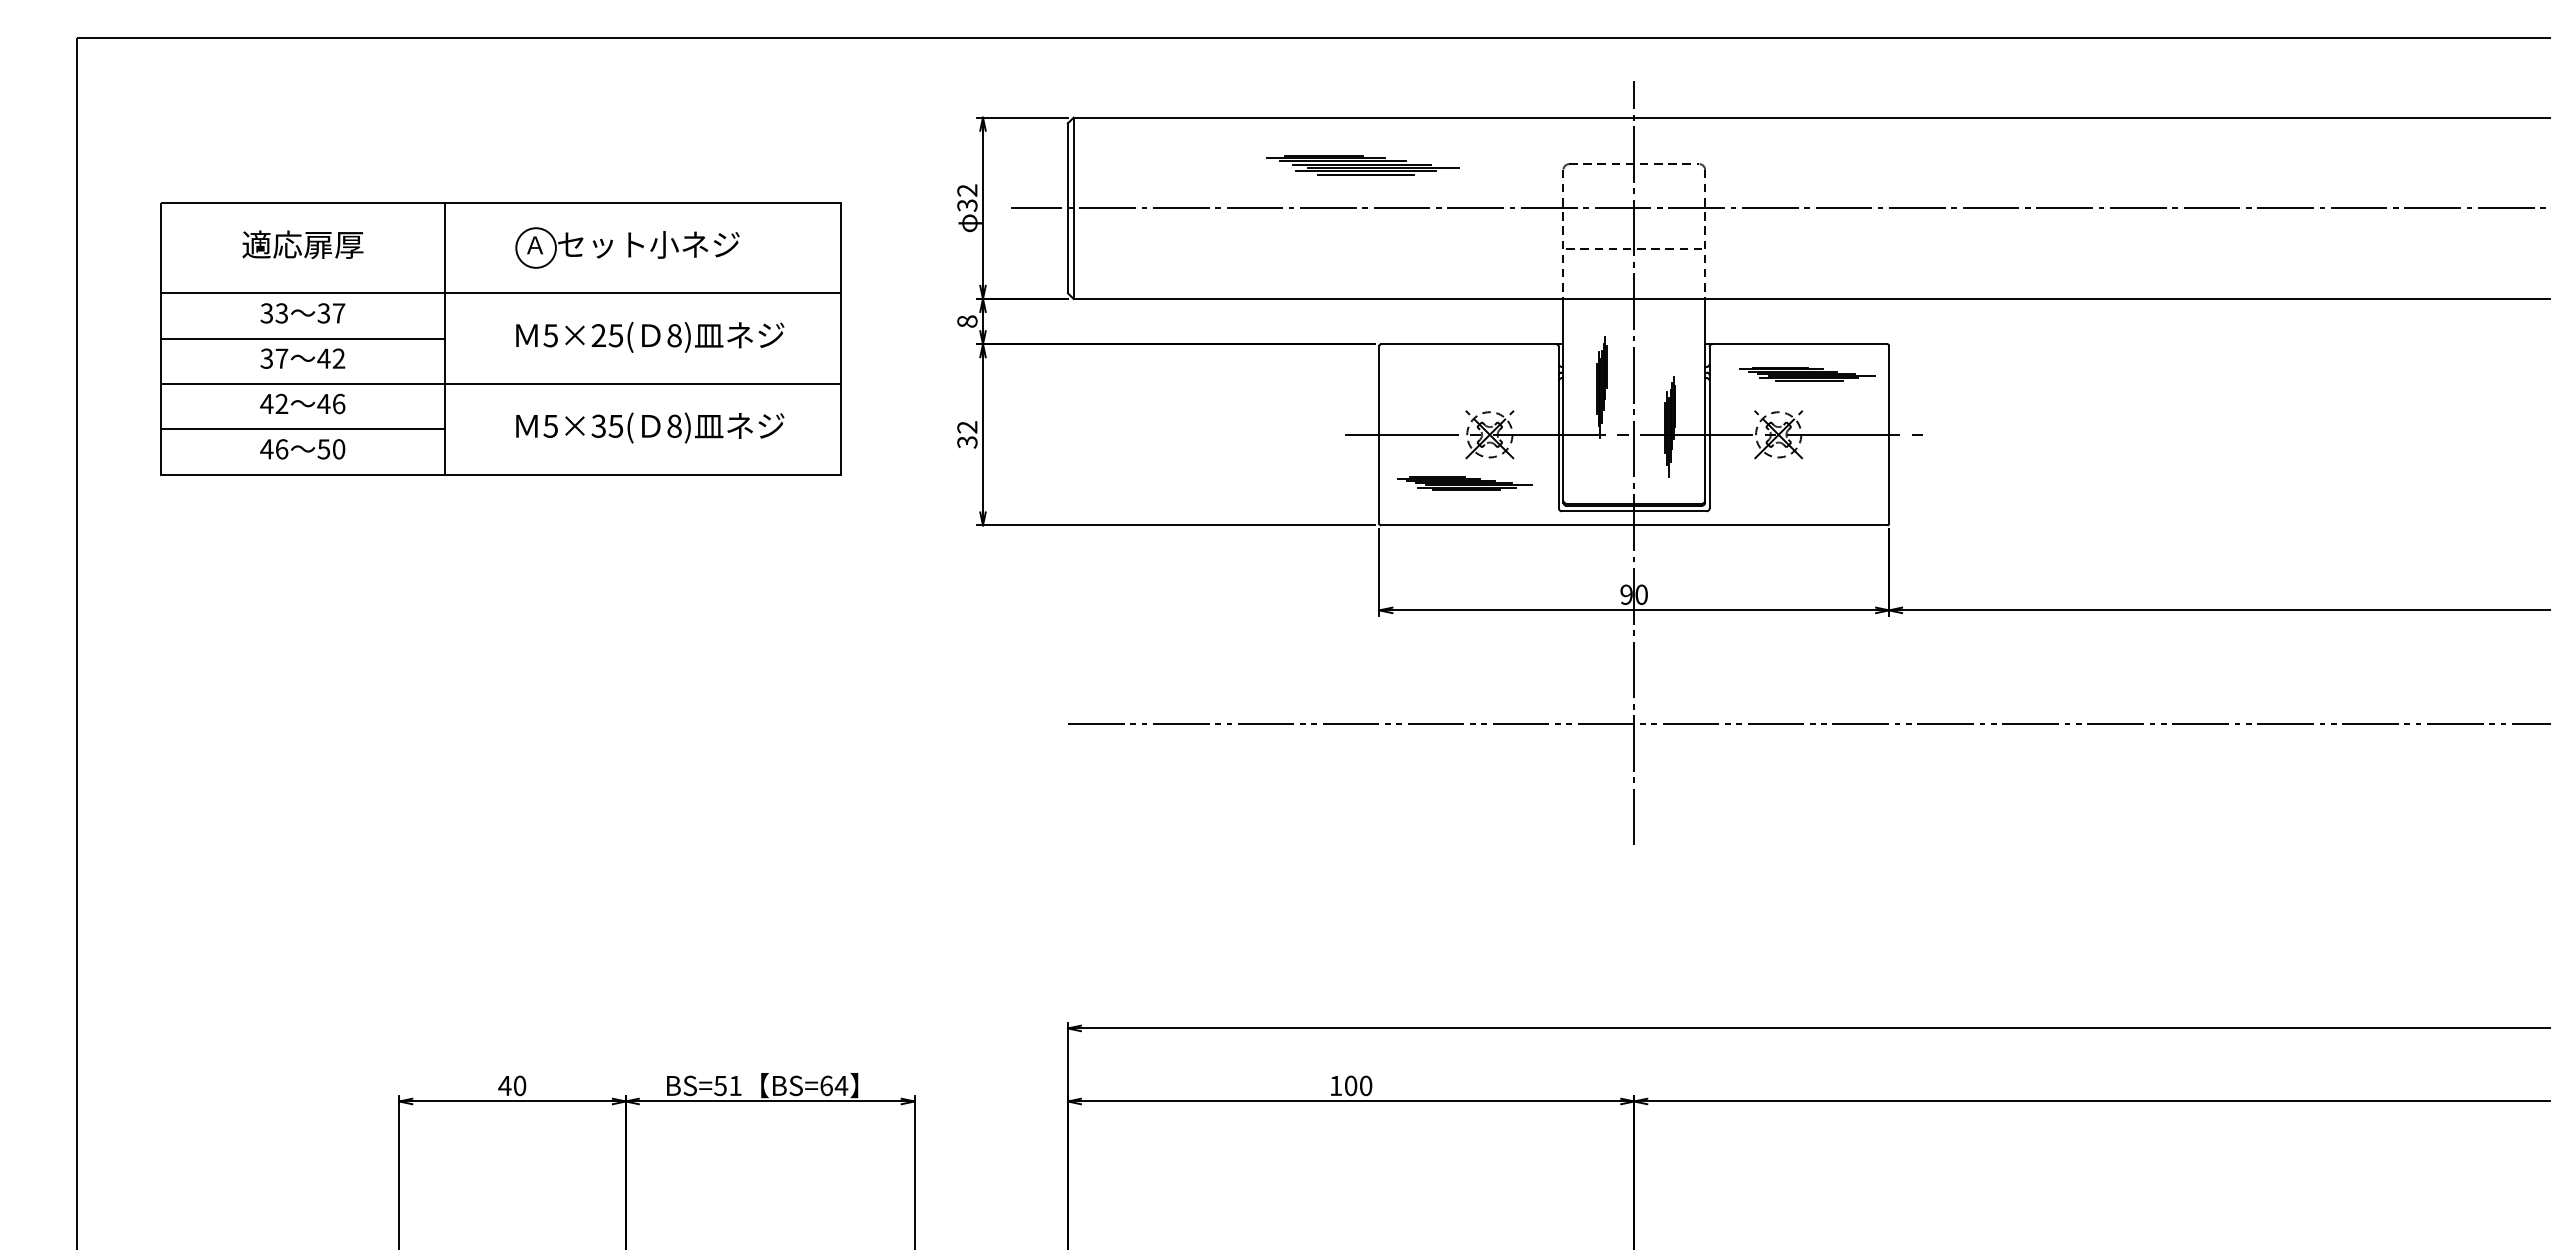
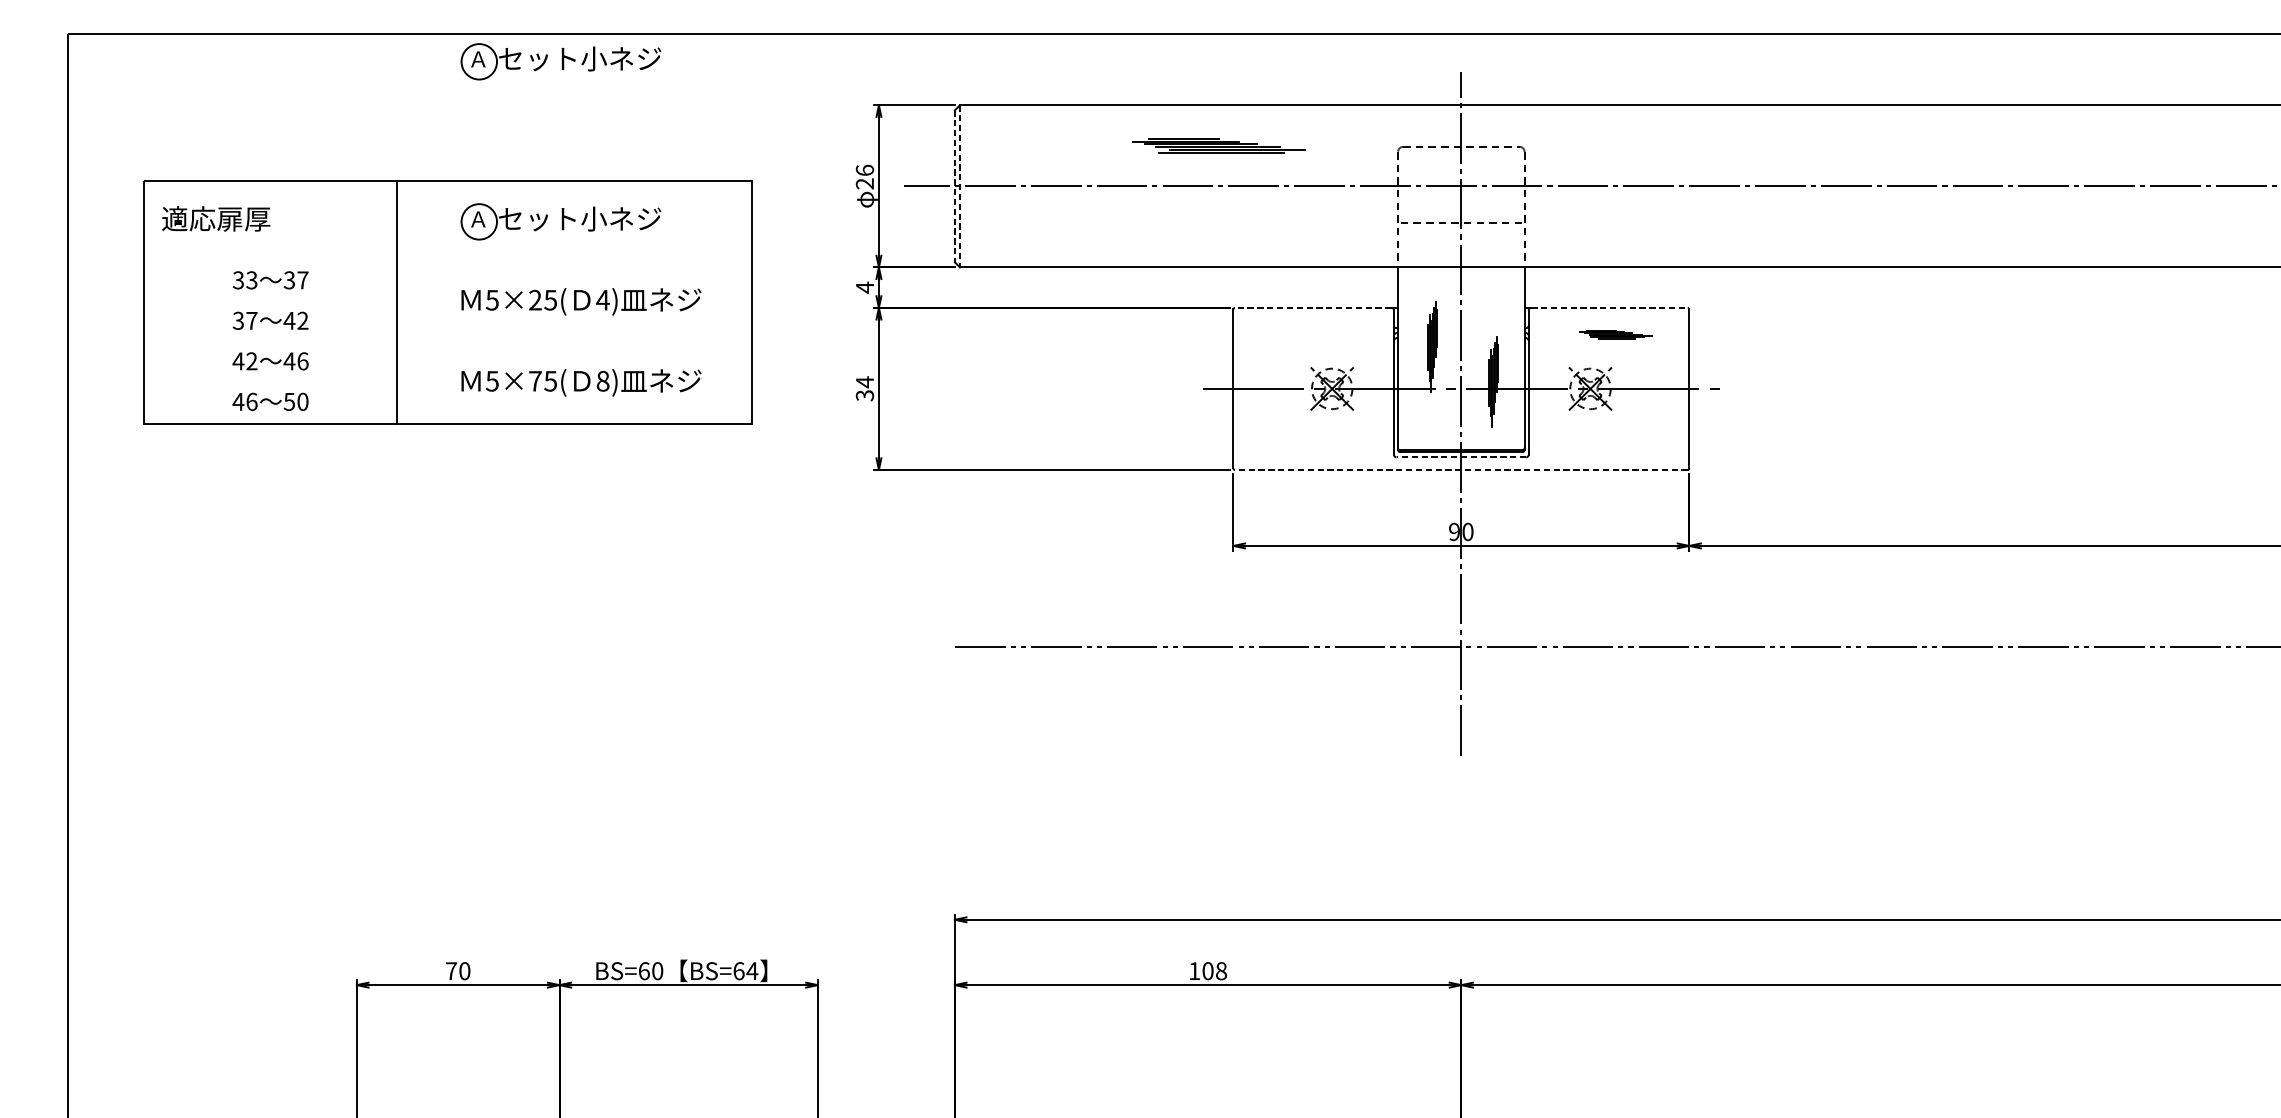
part: (627, 68) -> (560, 61), added
line: (1365, 174) -> (1220, 156), removed
text: (967, 197) -> (865, 176), 32 -> 26
line: (1067, 208) -> (954, 186), solid -> dashed
line: (1073, 208) -> (959, 186), solid -> dashed
text: (302, 244) -> (215, 218), moved
line: (501, 293) -> (448, 262), removed
text: (967, 321) -> (865, 287), 8 -> 4
text: (674, 335) -> (603, 300), 8) -> 4)
line: (302, 338) -> (270, 302), removed
line: (1468, 344) -> (1313, 308), solid -> dashed
line: (1800, 344) -> (1610, 308), solid -> dashed
part: (1807, 374) -> (1616, 334), size x0.6
line: (501, 383) -> (448, 343), removed
text: (598, 425) -> (535, 380), 5×35( -> 5×75(
text: (967, 427) -> (865, 382), 32 -> 34
line: (302, 429) -> (270, 384), removed
part: (1464, 483) -> (1309, 432), removed
line: (1633, 511) -> (1460, 457), solid -> dashed
line: (1633, 525) -> (1460, 470), solid -> dashed
text: (504, 1085) -> (450, 970), 40 -> 70
text: (727, 1085) -> (650, 970), BS=51 -> BS=60
text: (1365, 1085) -> (1220, 970), 100 -> 108

